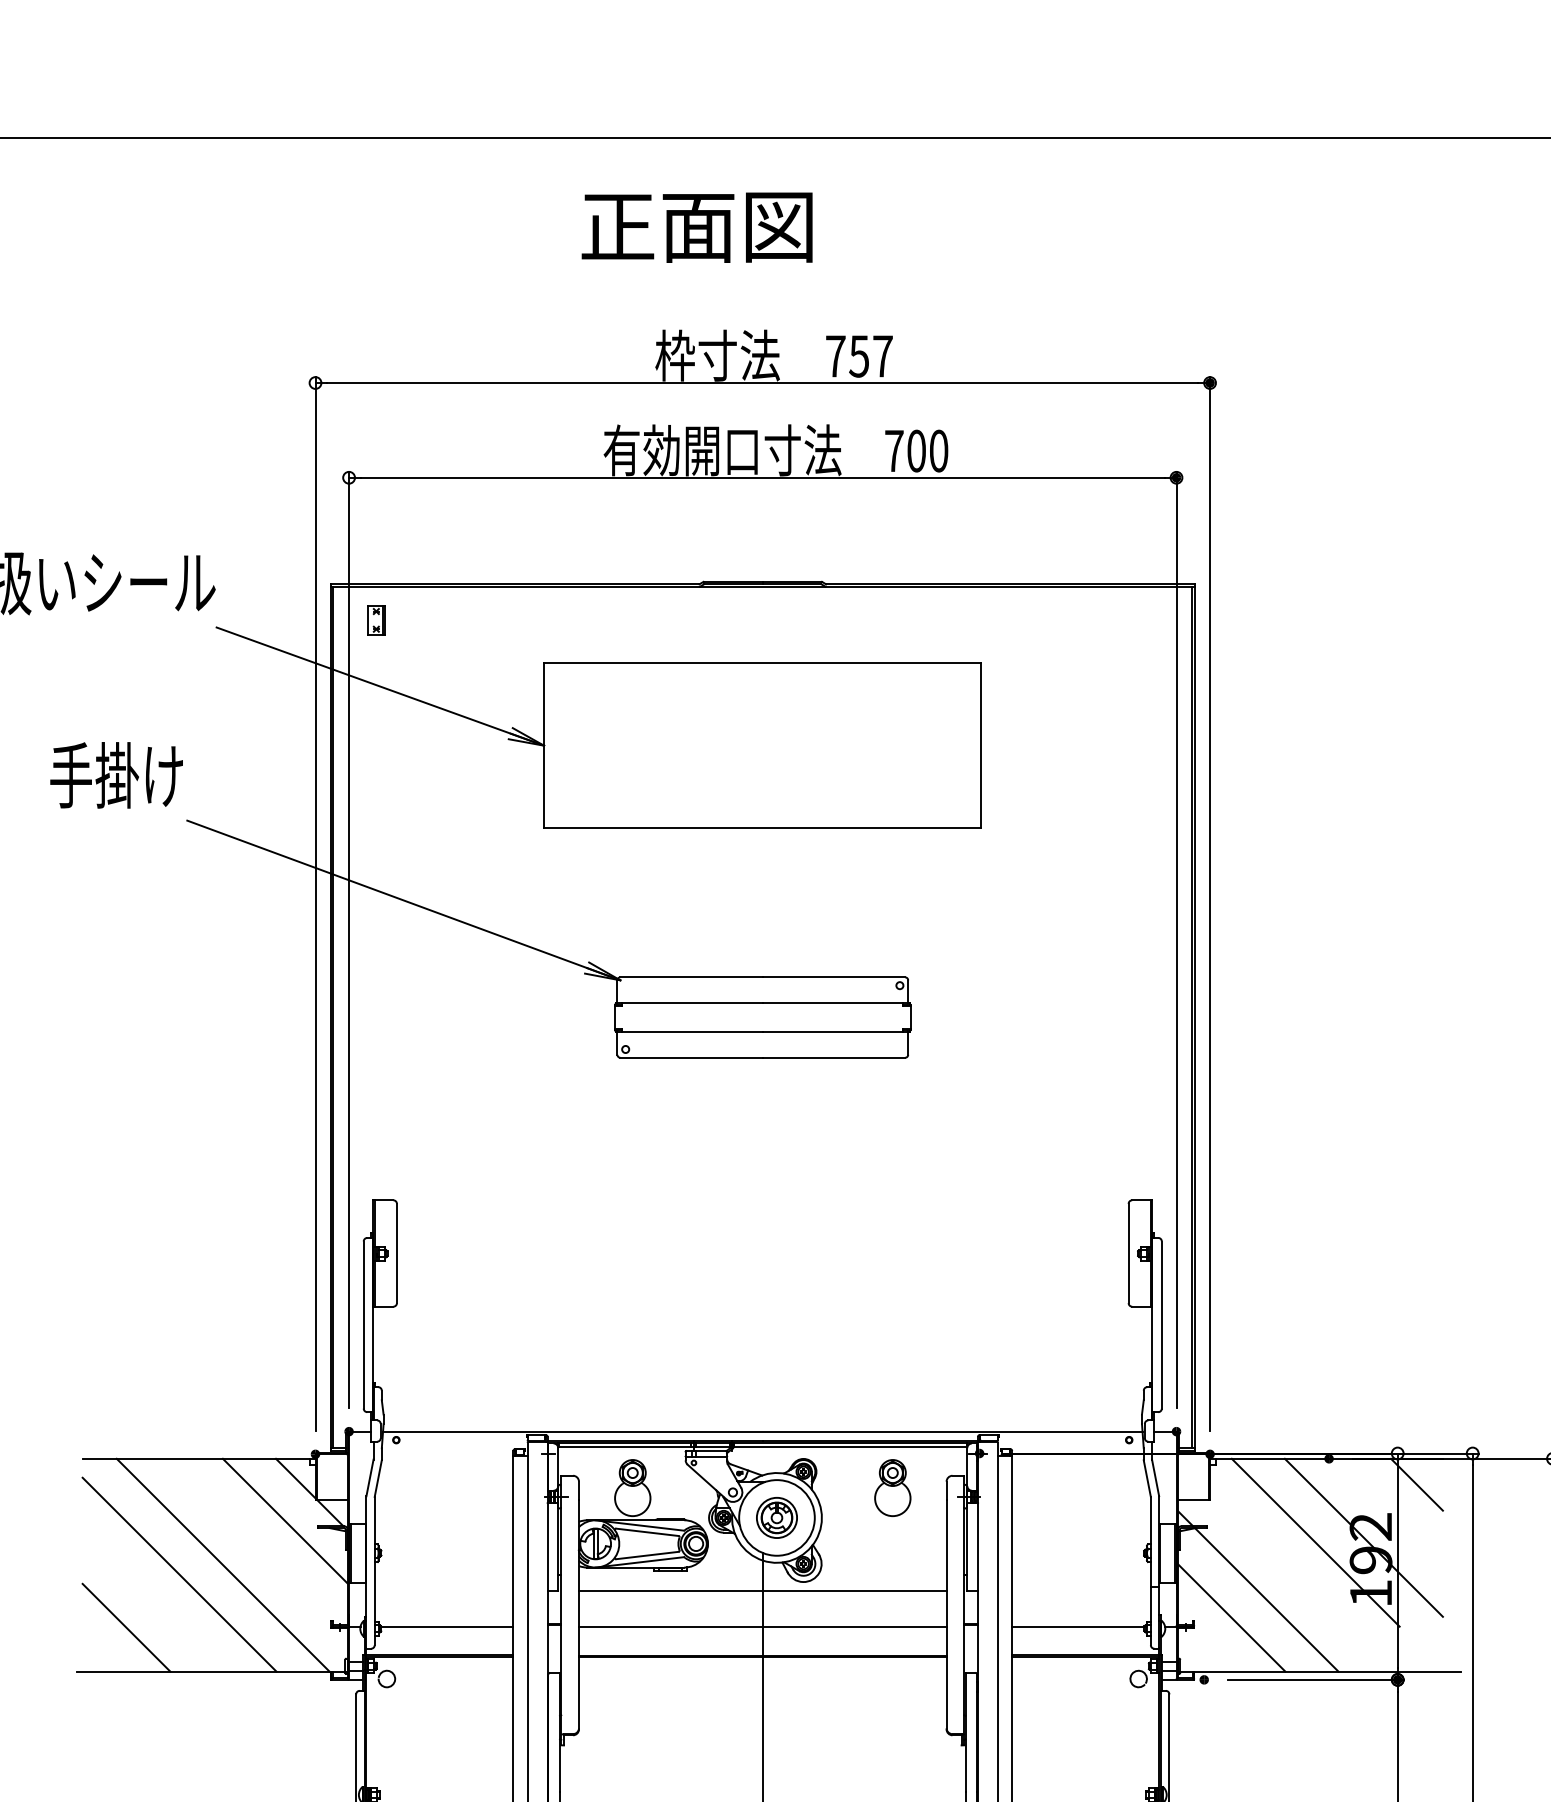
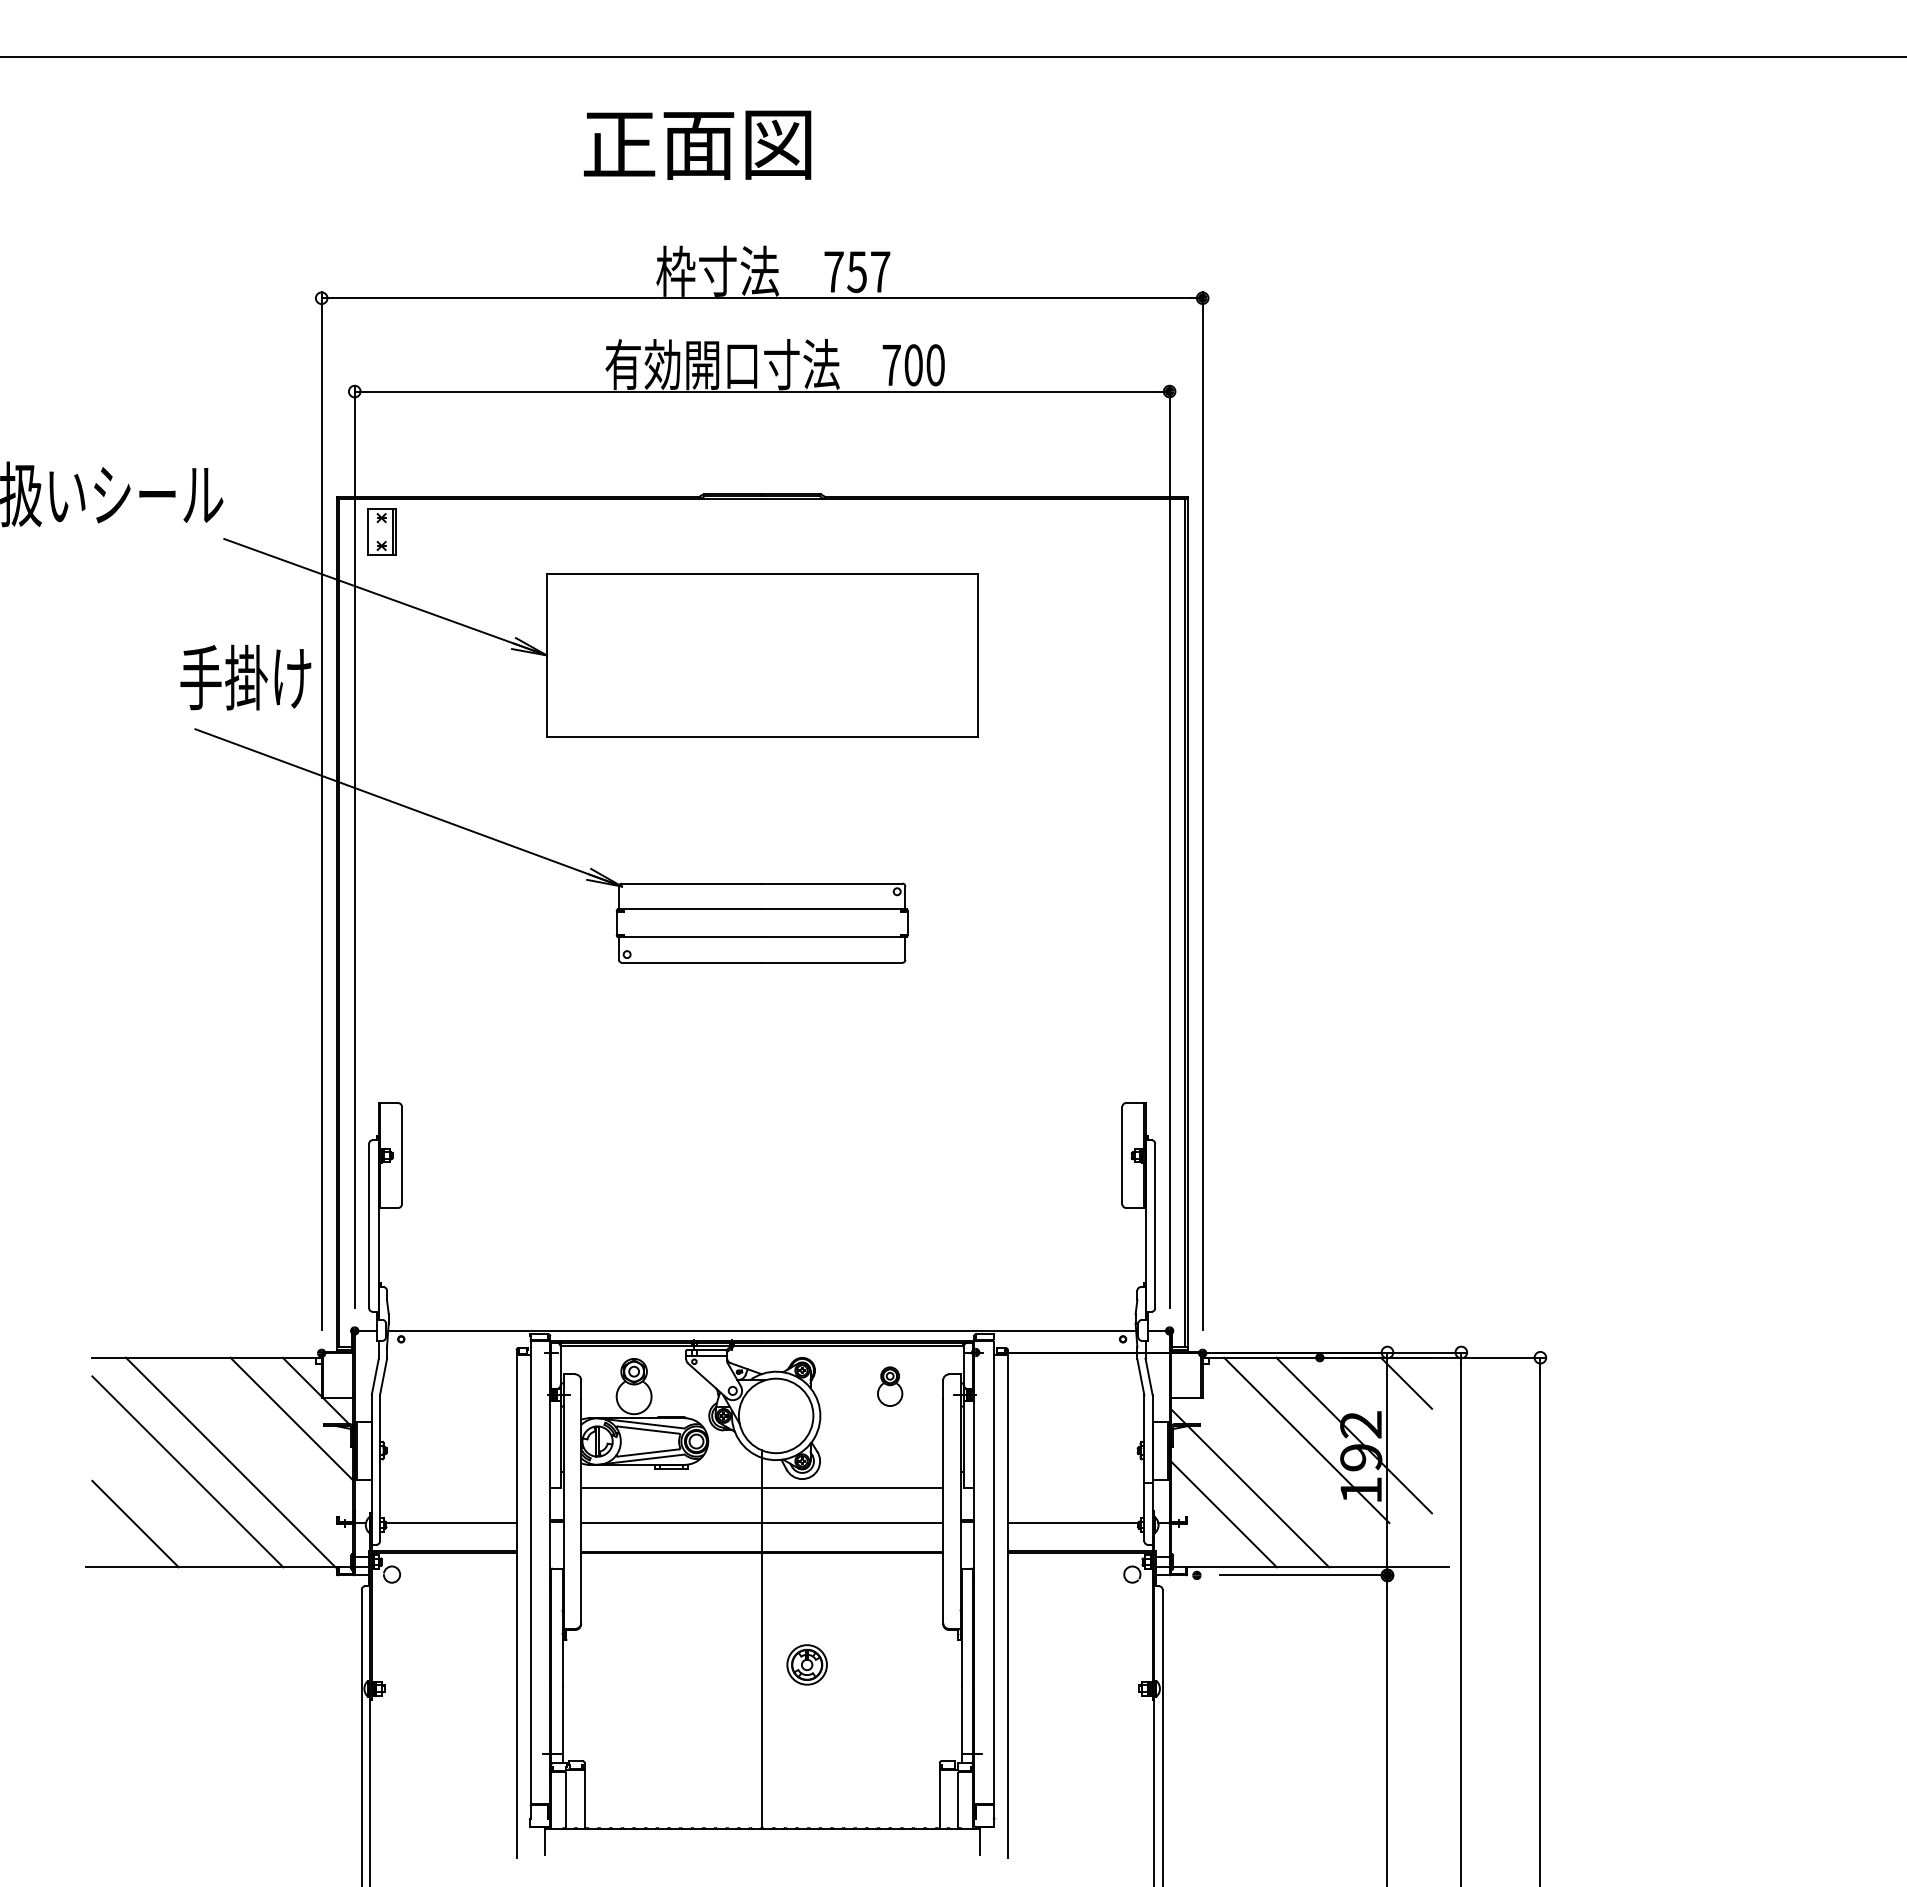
part: (376, 619) -> (381, 531), size x1.6
text: (116, 775) -> (245, 677), moved
part: (892, 1488) -> (889, 1386), size x0.7
part: (776, 1517) -> (806, 1664), moved

